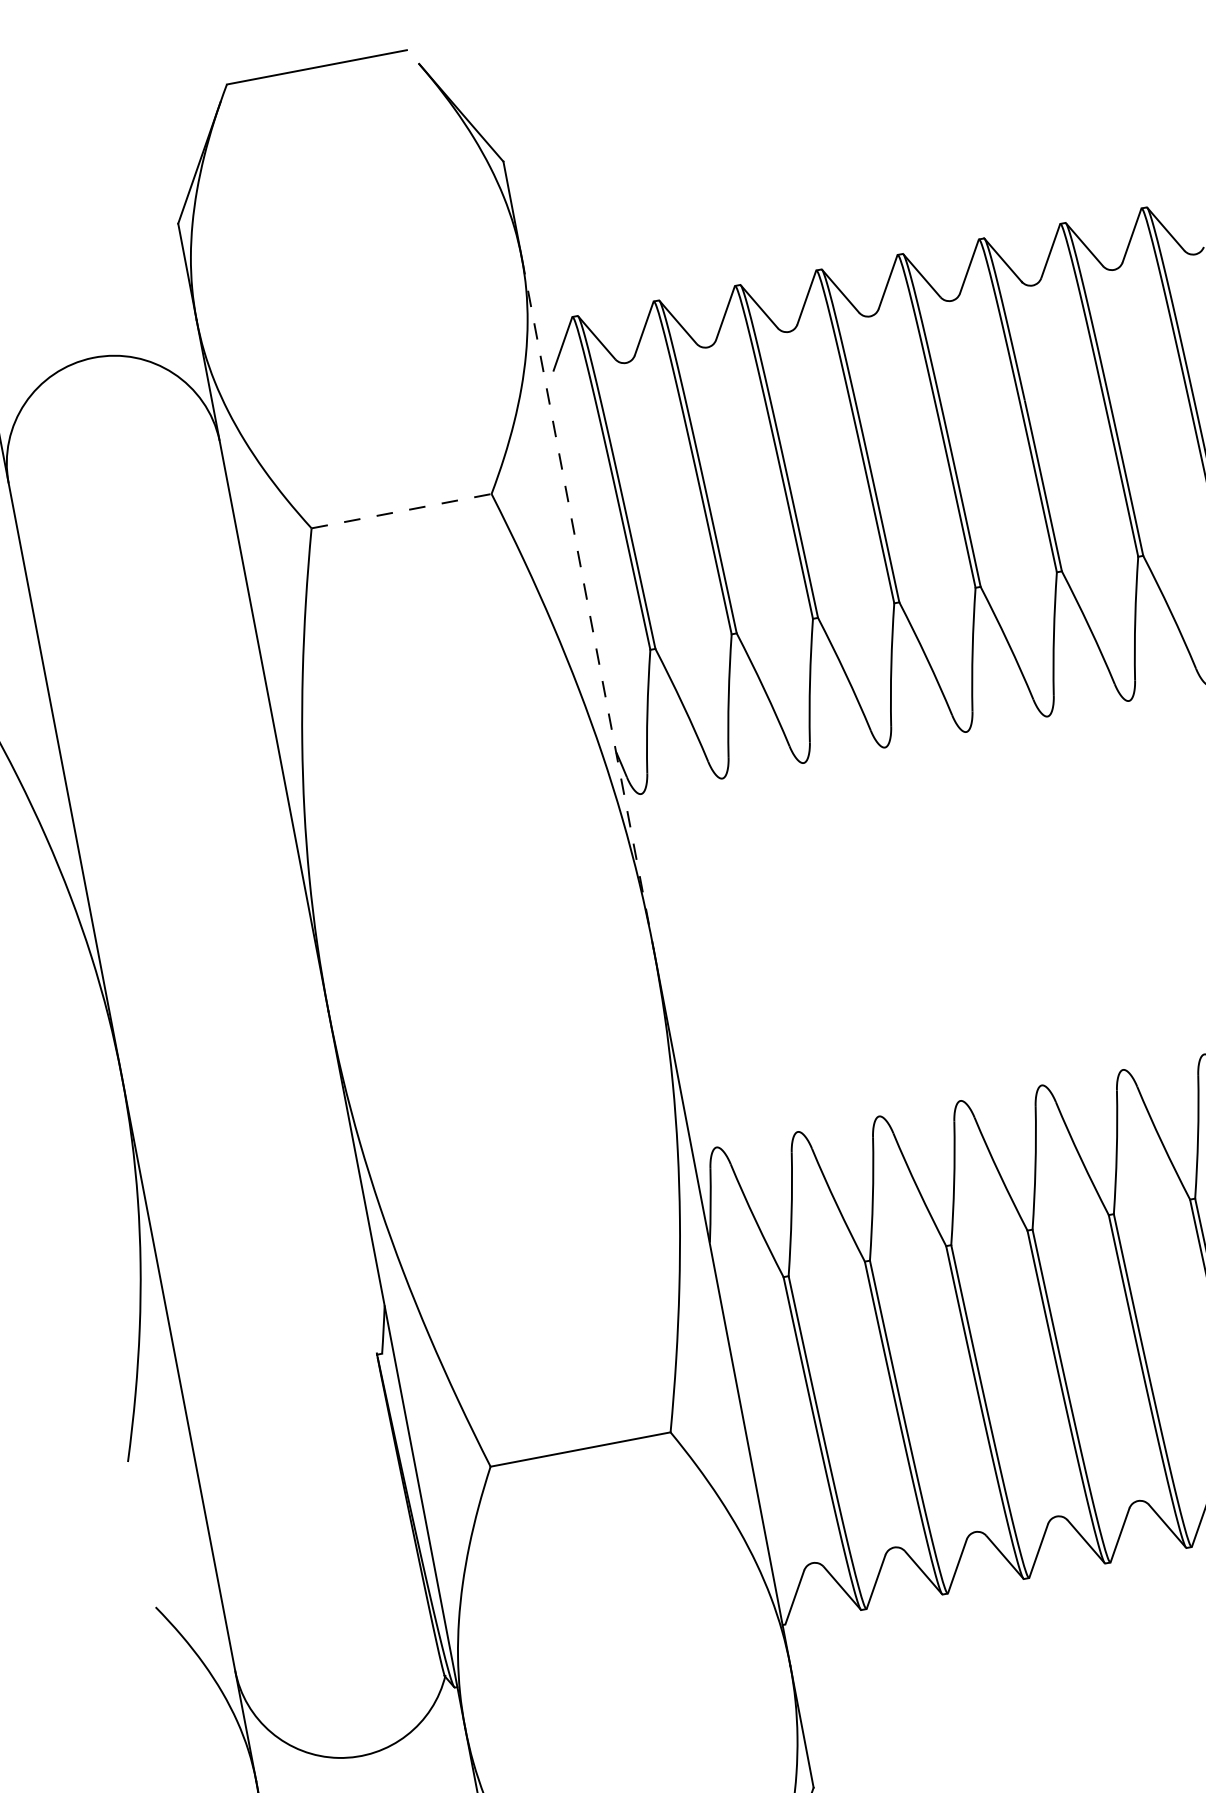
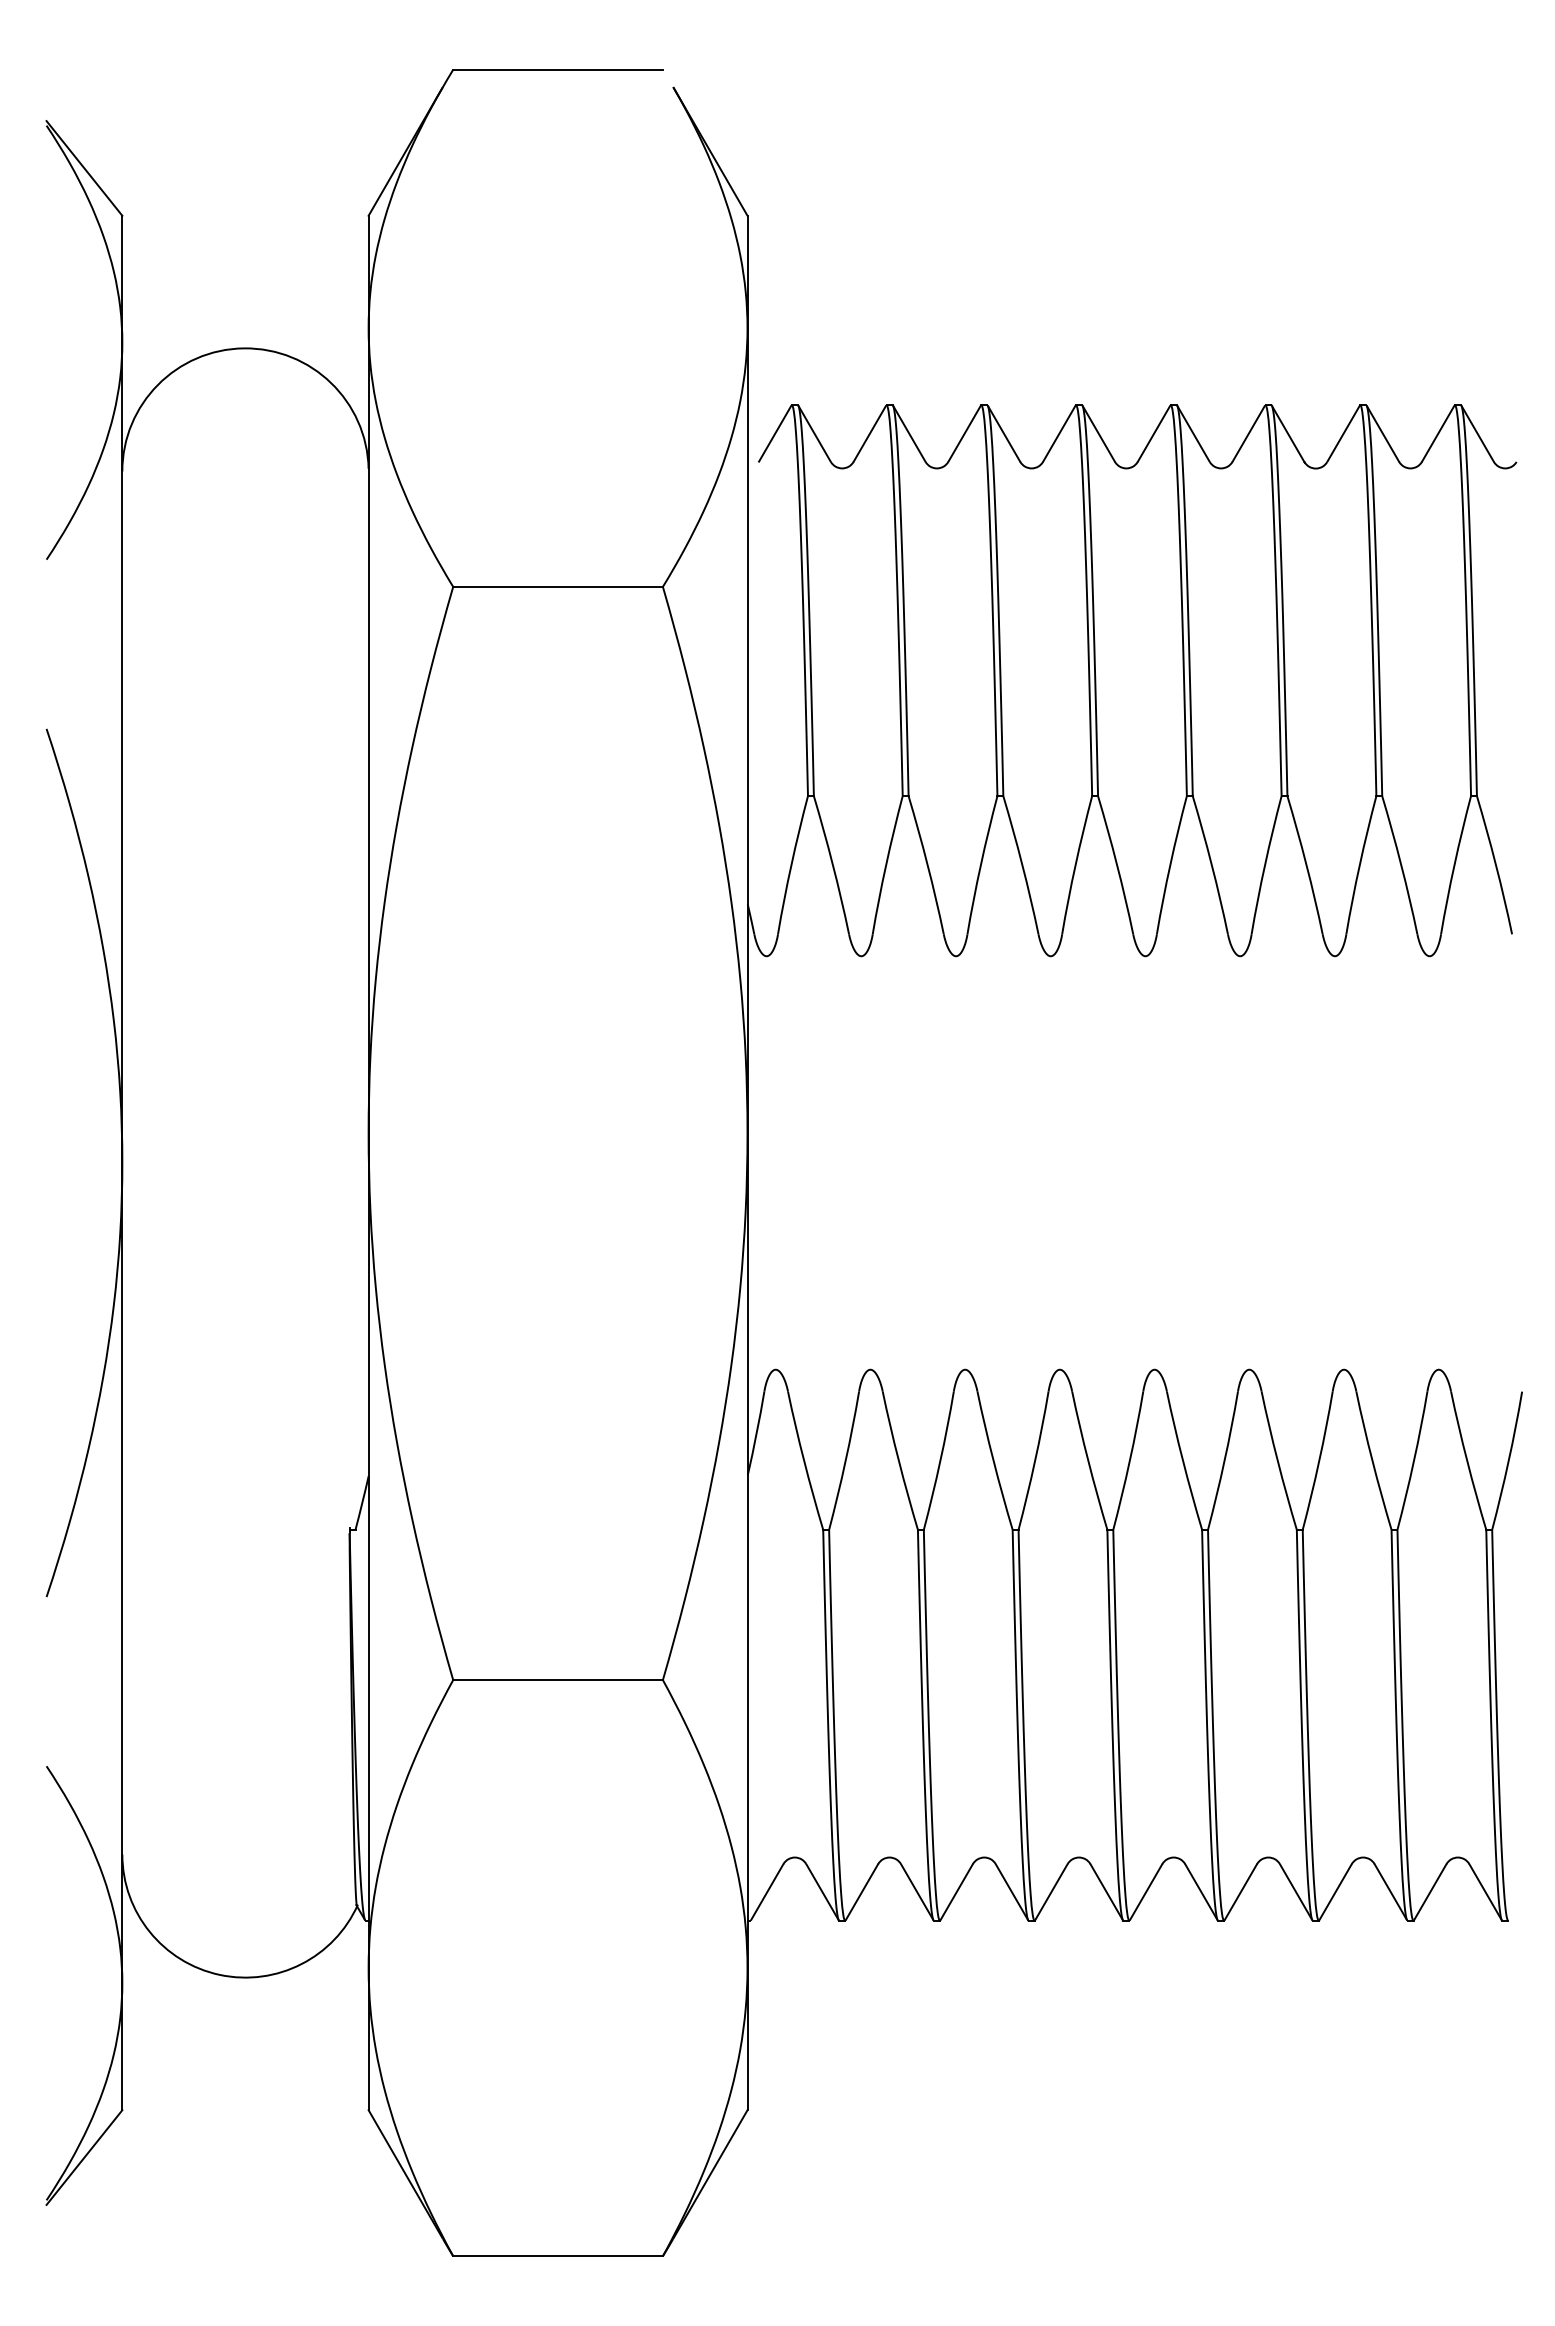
line: (401, 510) -> (558, 586), dashed -> solid
line: (587, 603) -> (747, 730), dashed -> solid

